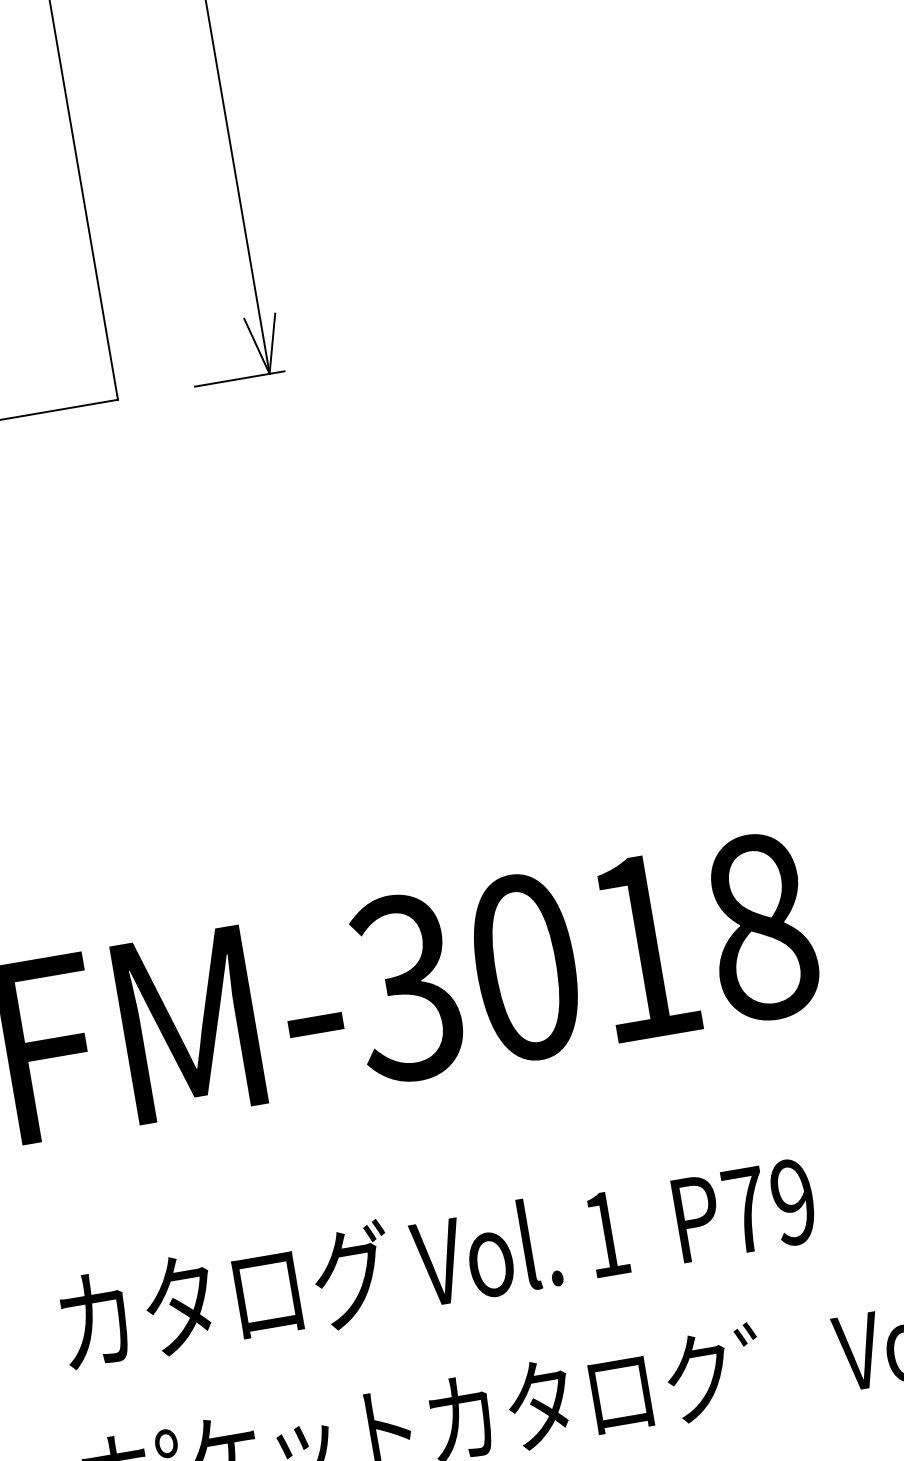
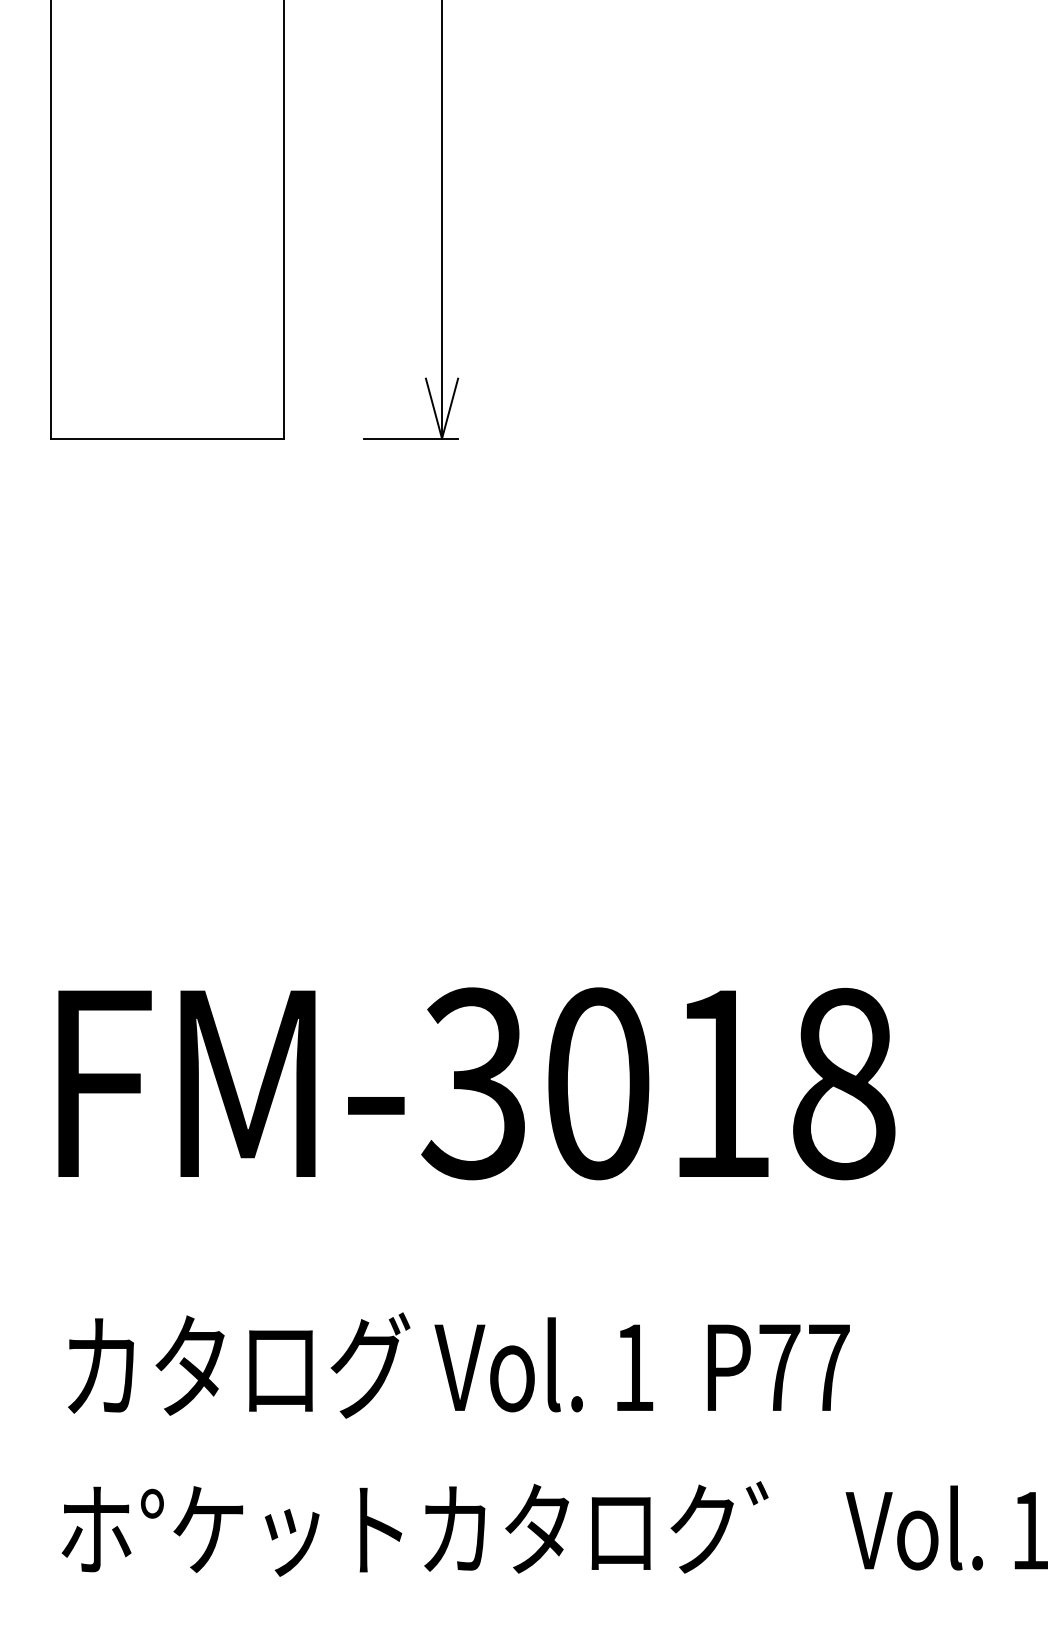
text: (792, 1202) -> (828, 1367), P79 -> P77

